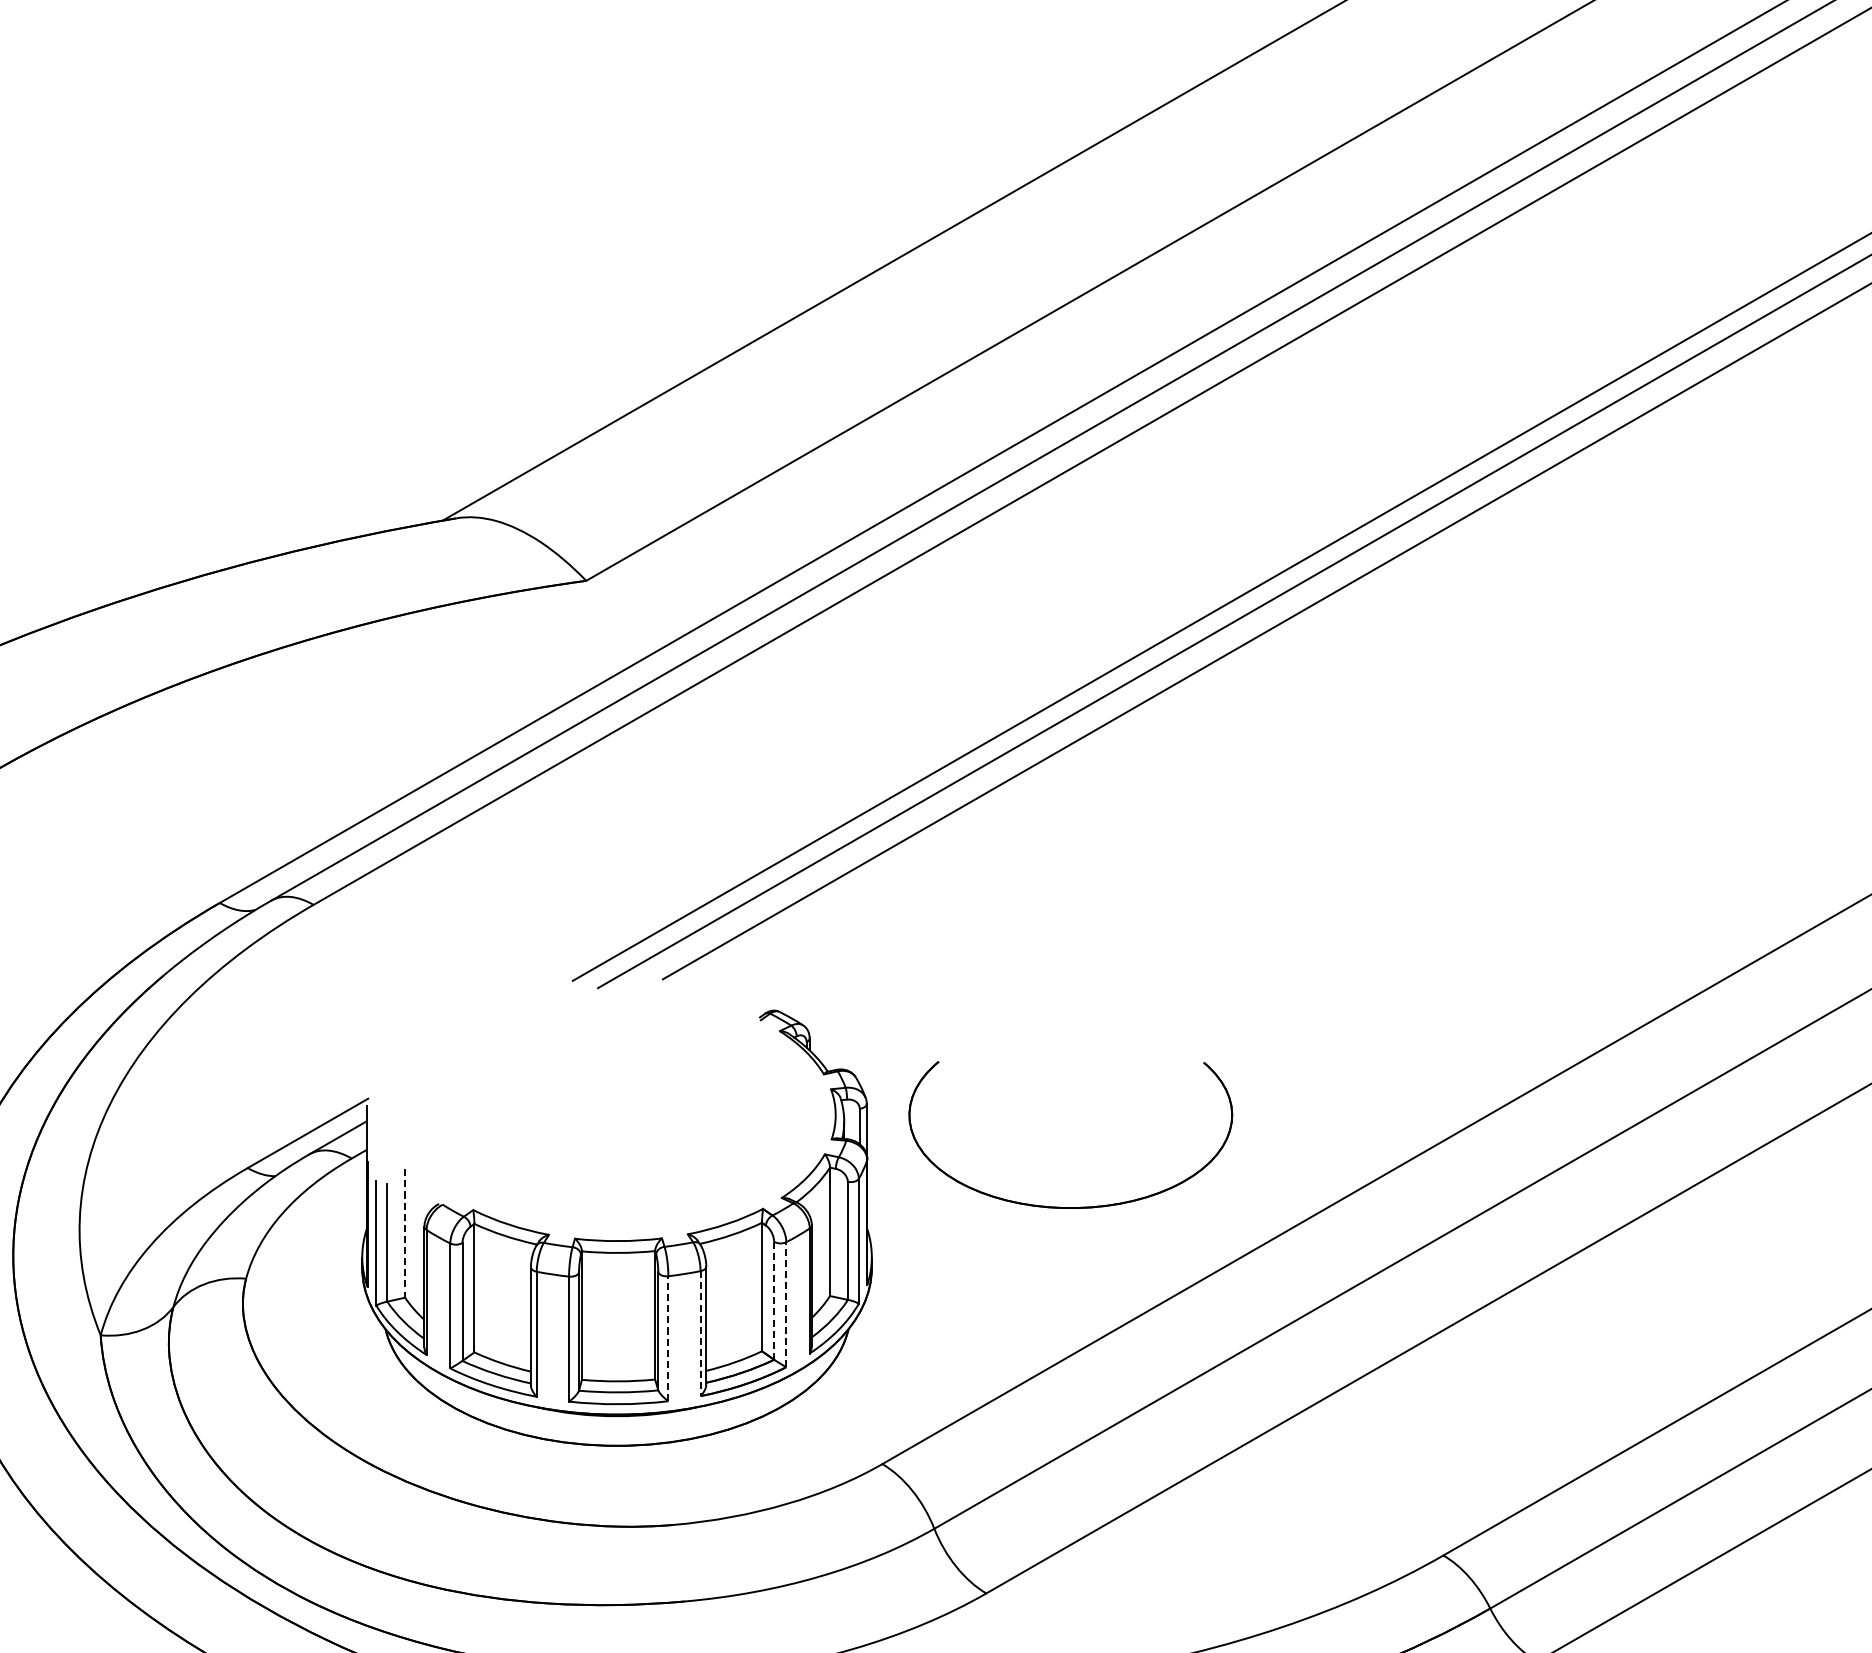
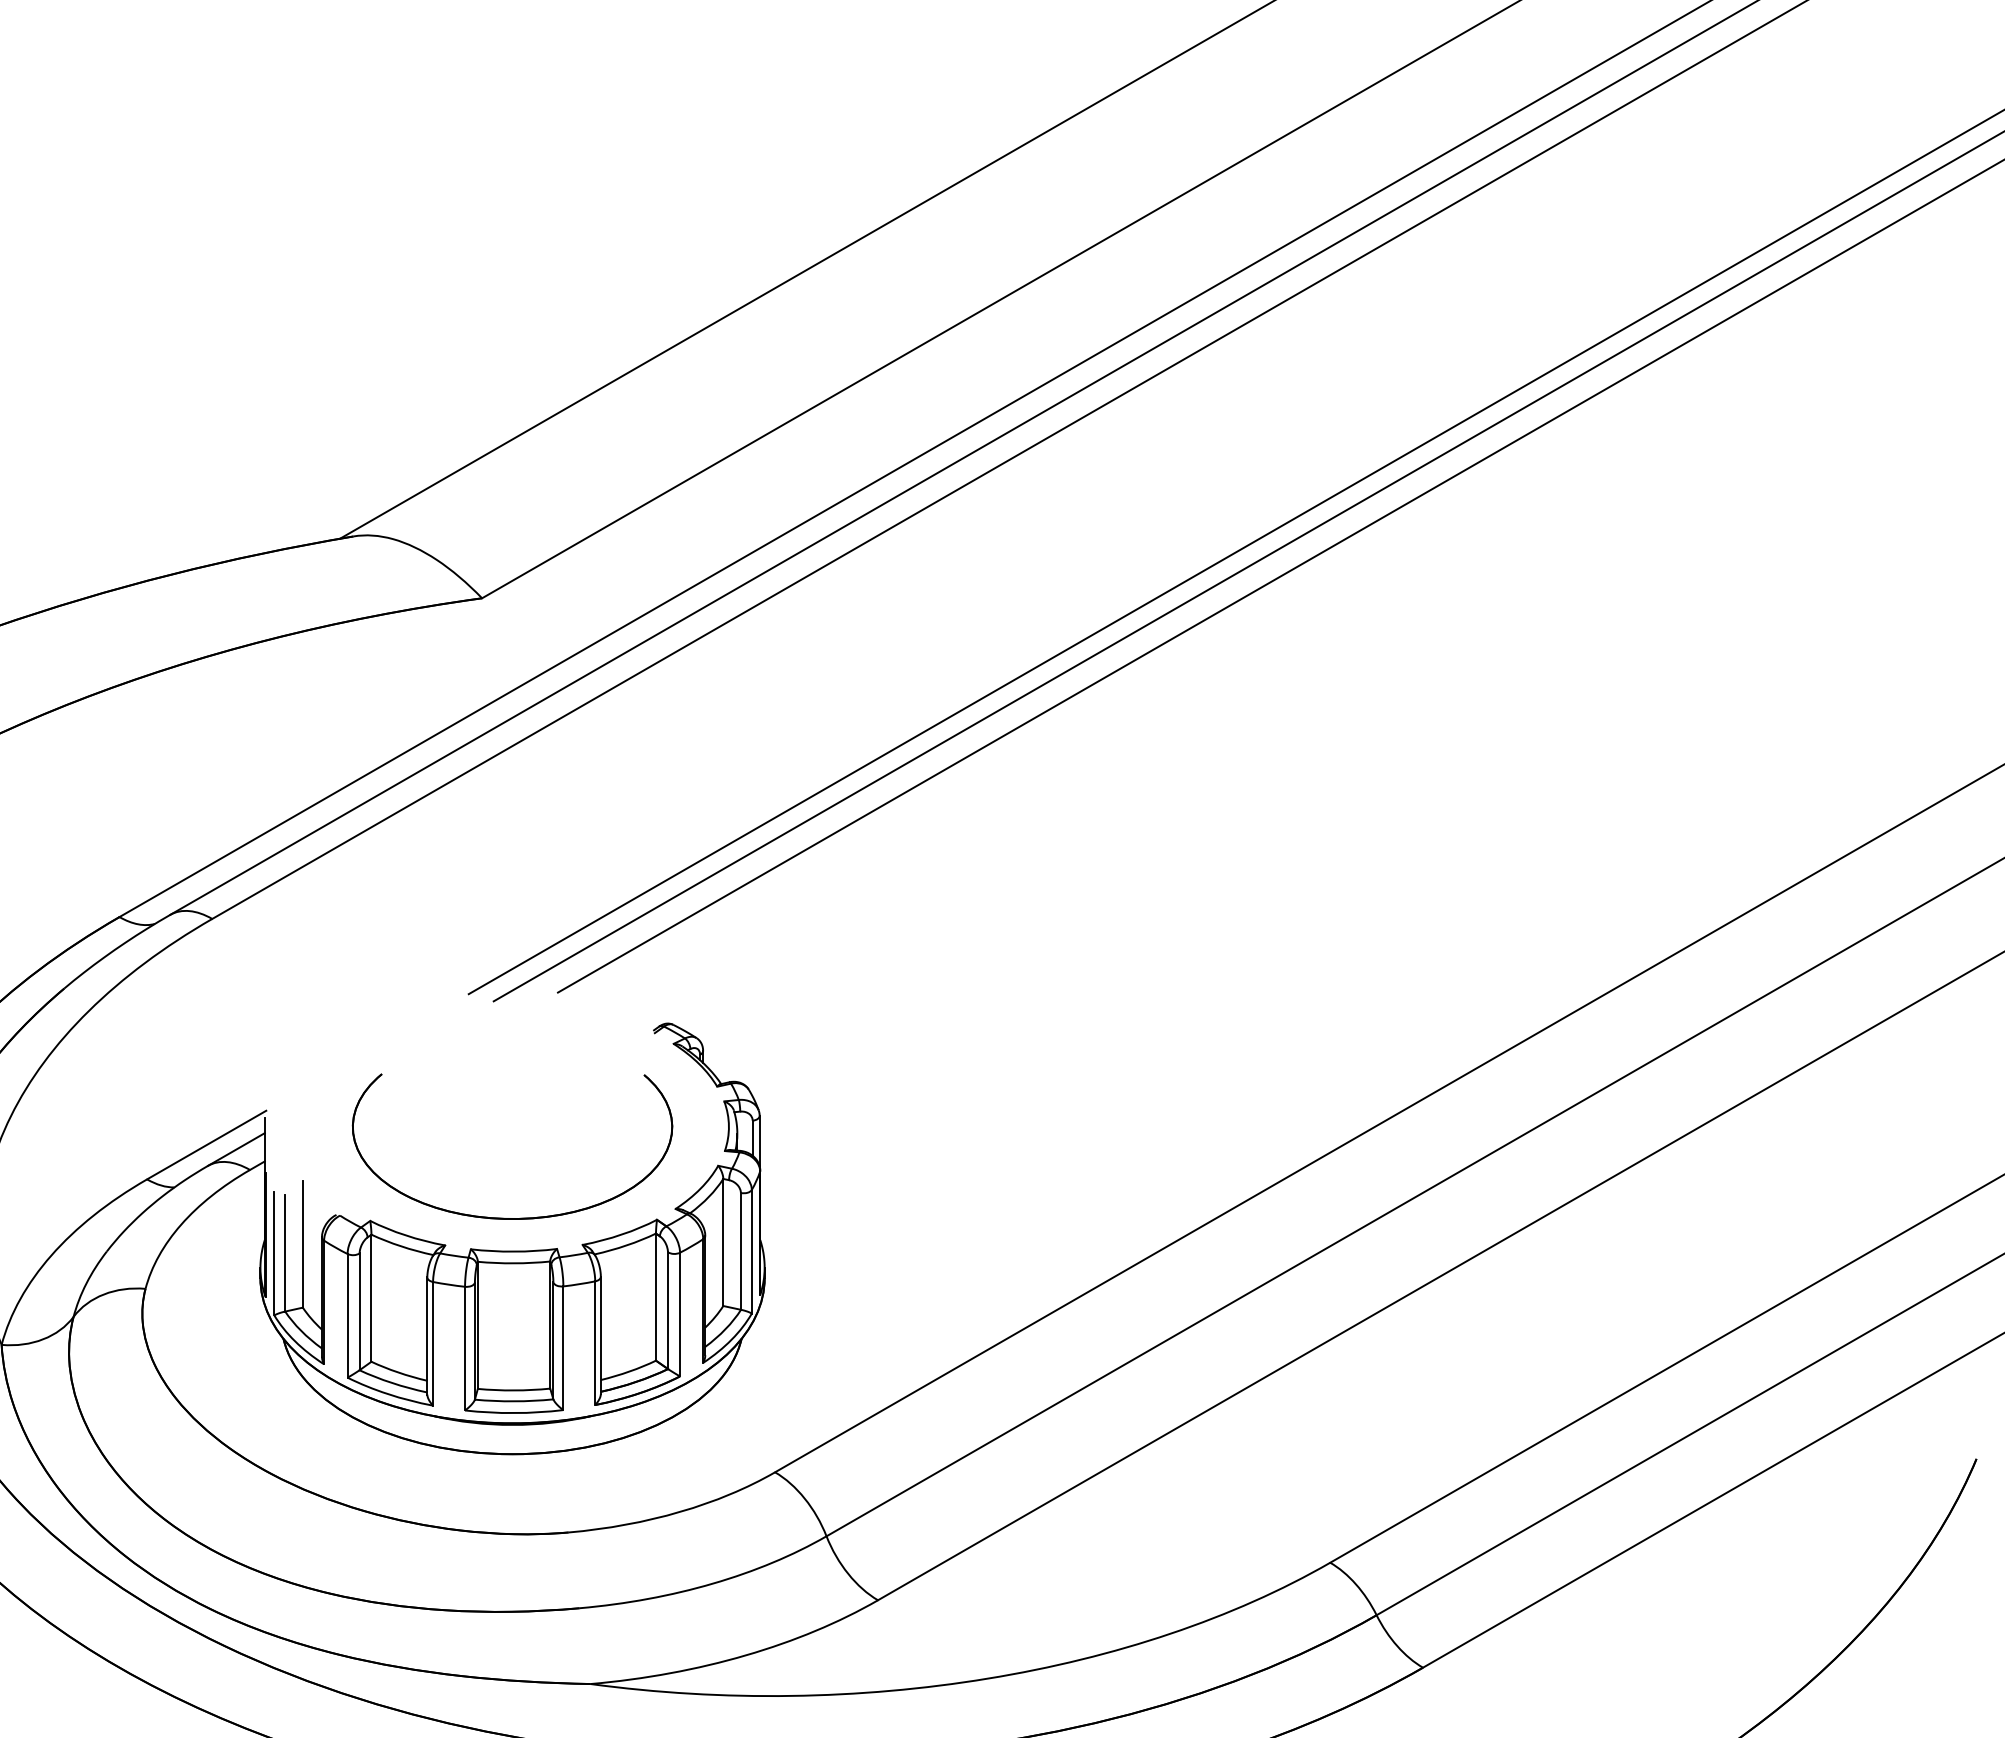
part: (1078, 1206) -> (520, 1217), moved
line: (404, 1233) -> (302, 1244), dashed -> solid
line: (773, 1301) -> (667, 1311), dashed -> solid
line: (786, 1304) -> (680, 1314), dashed -> solid
line: (700, 1333) -> (595, 1343), dashed -> solid
line: (668, 1338) -> (563, 1348), dashed -> solid

